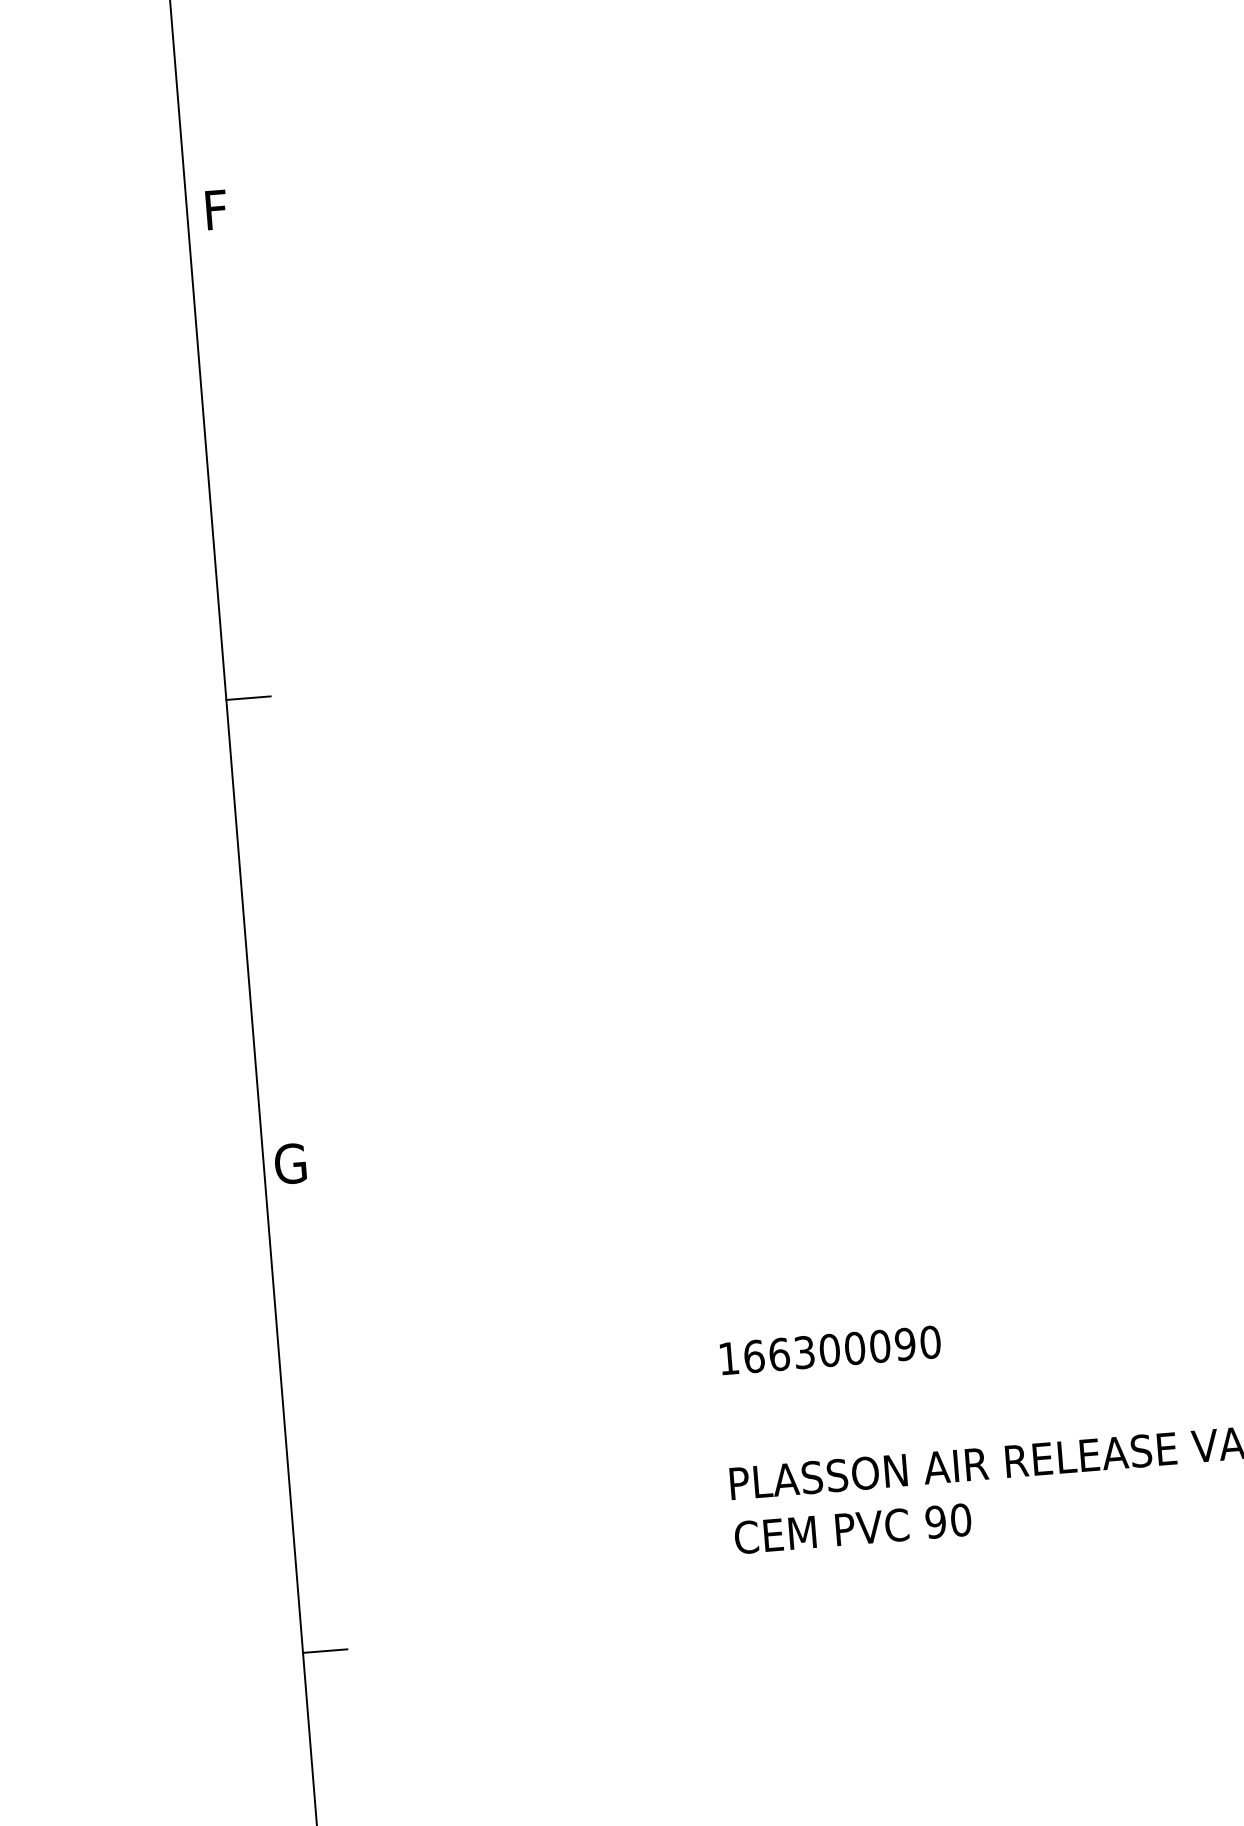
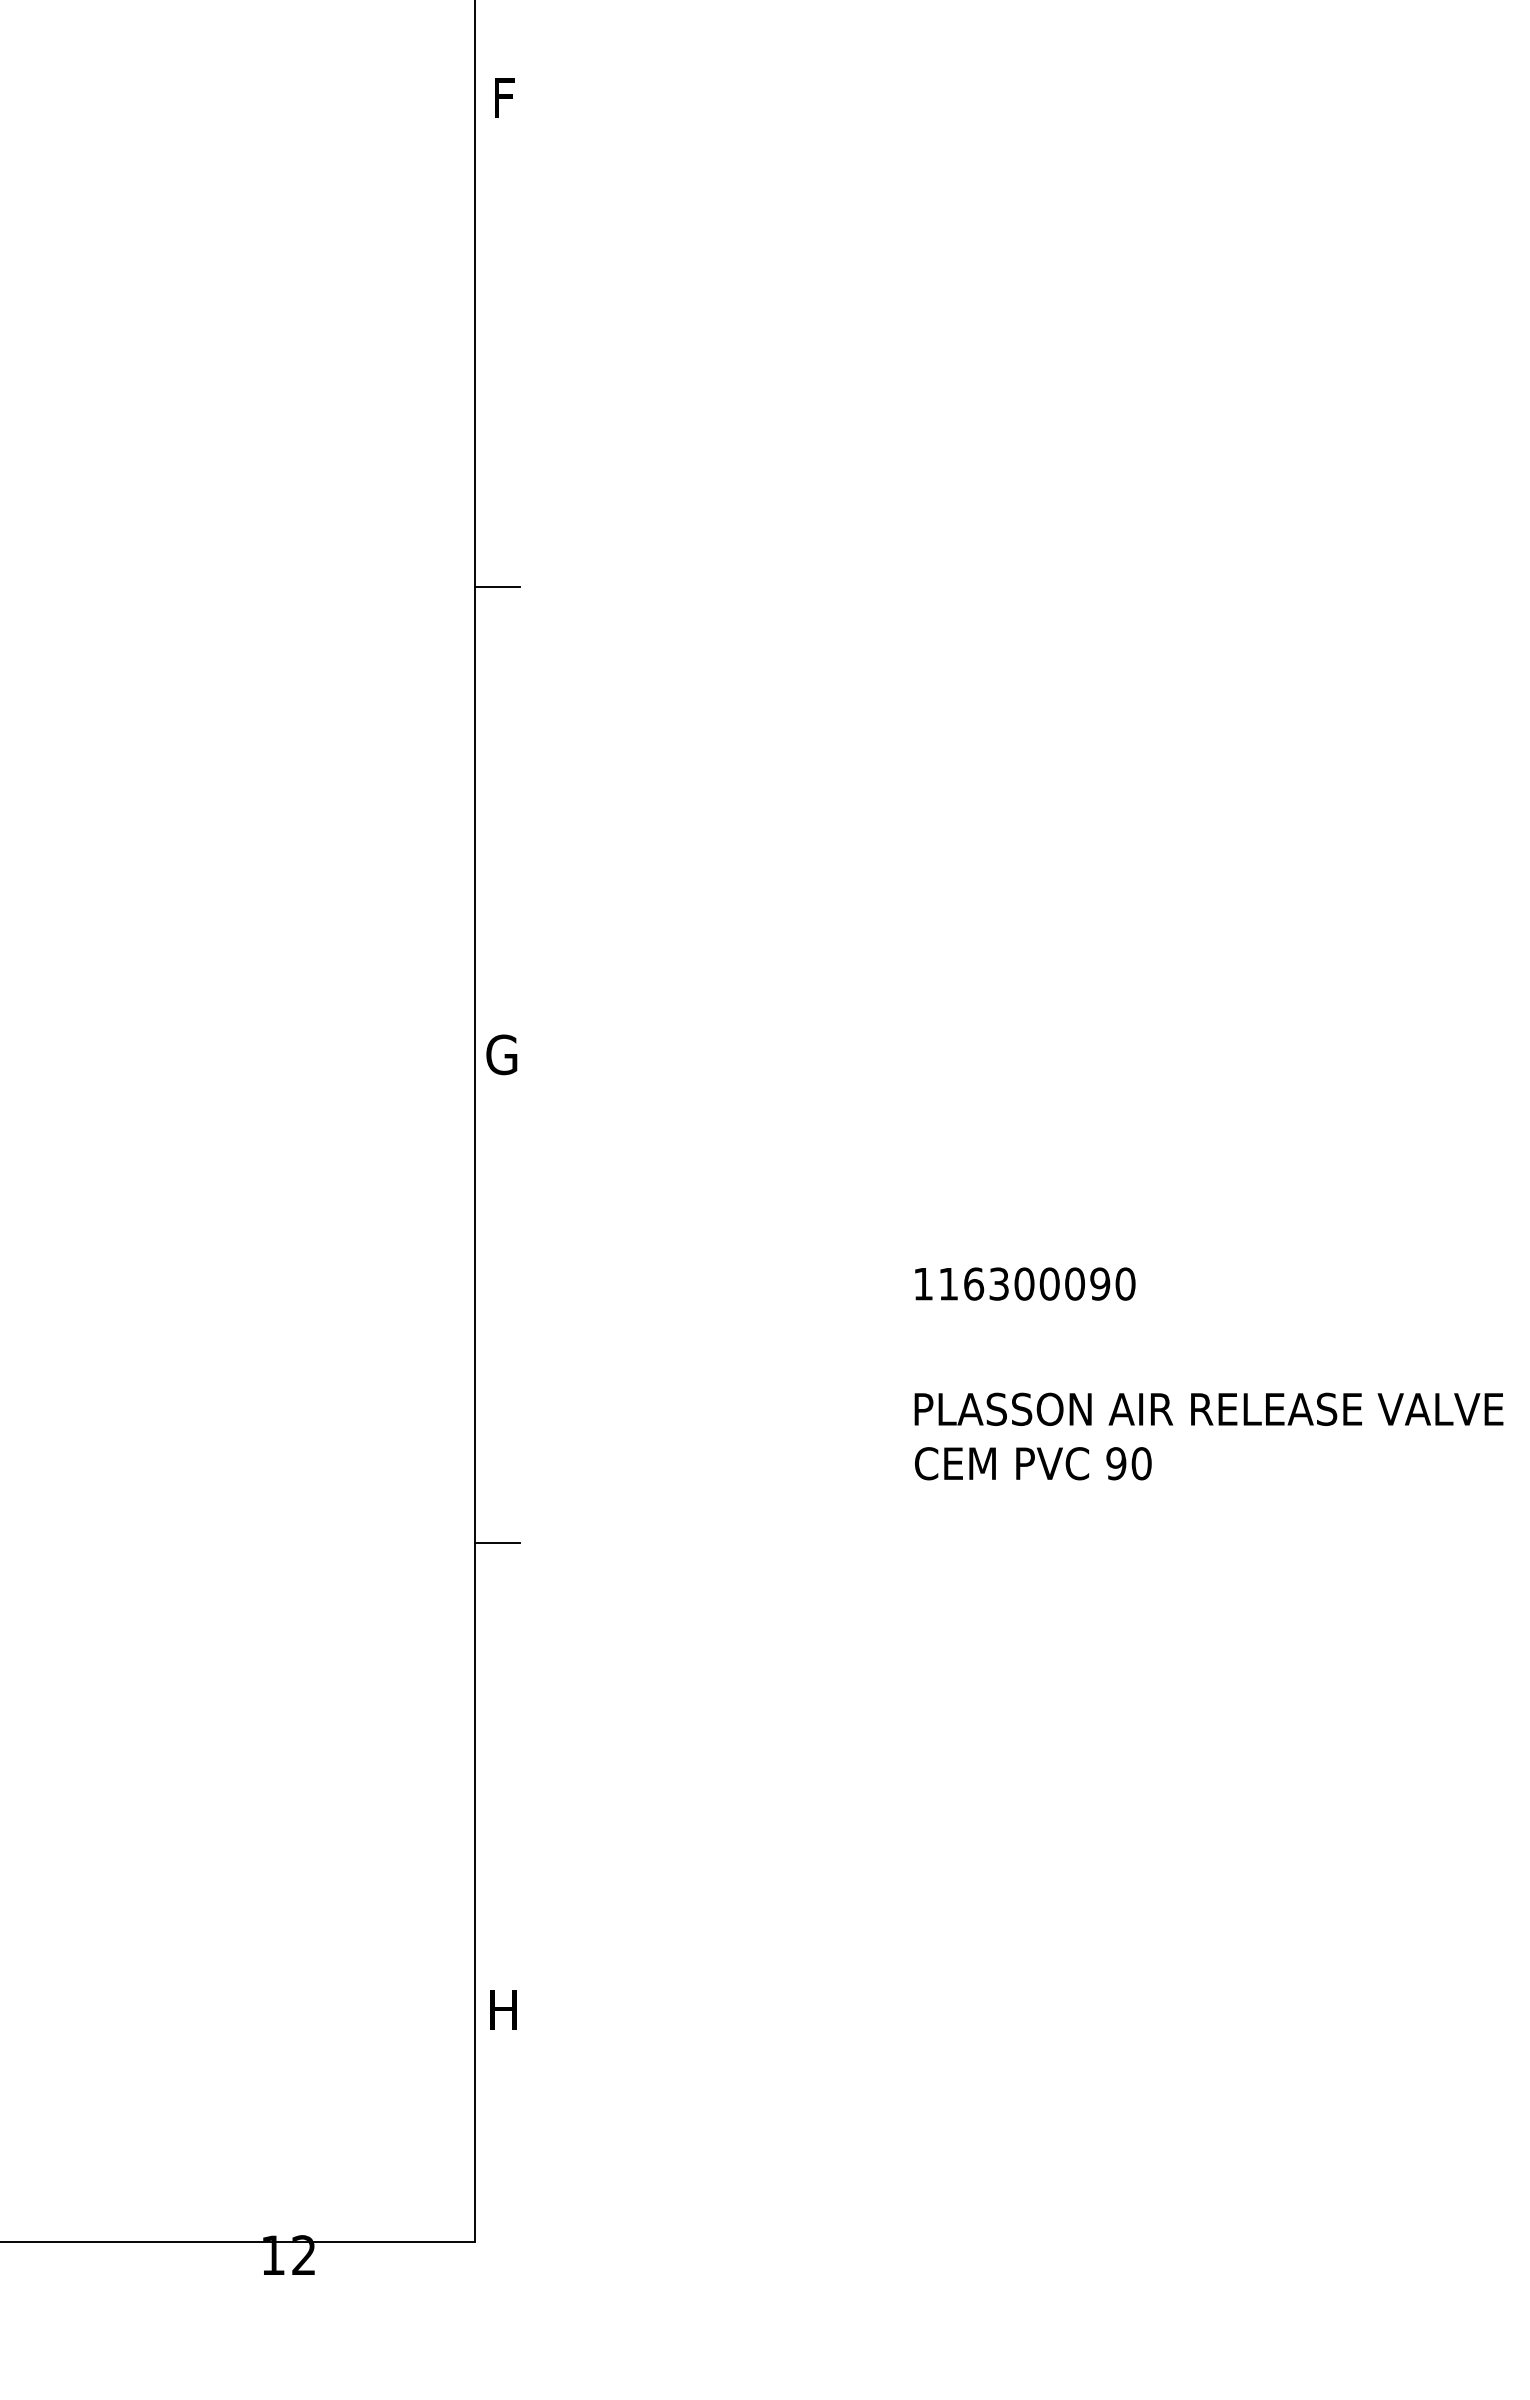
text: (754, 1355) -> (948, 1283), 166300090 -> 116300090

